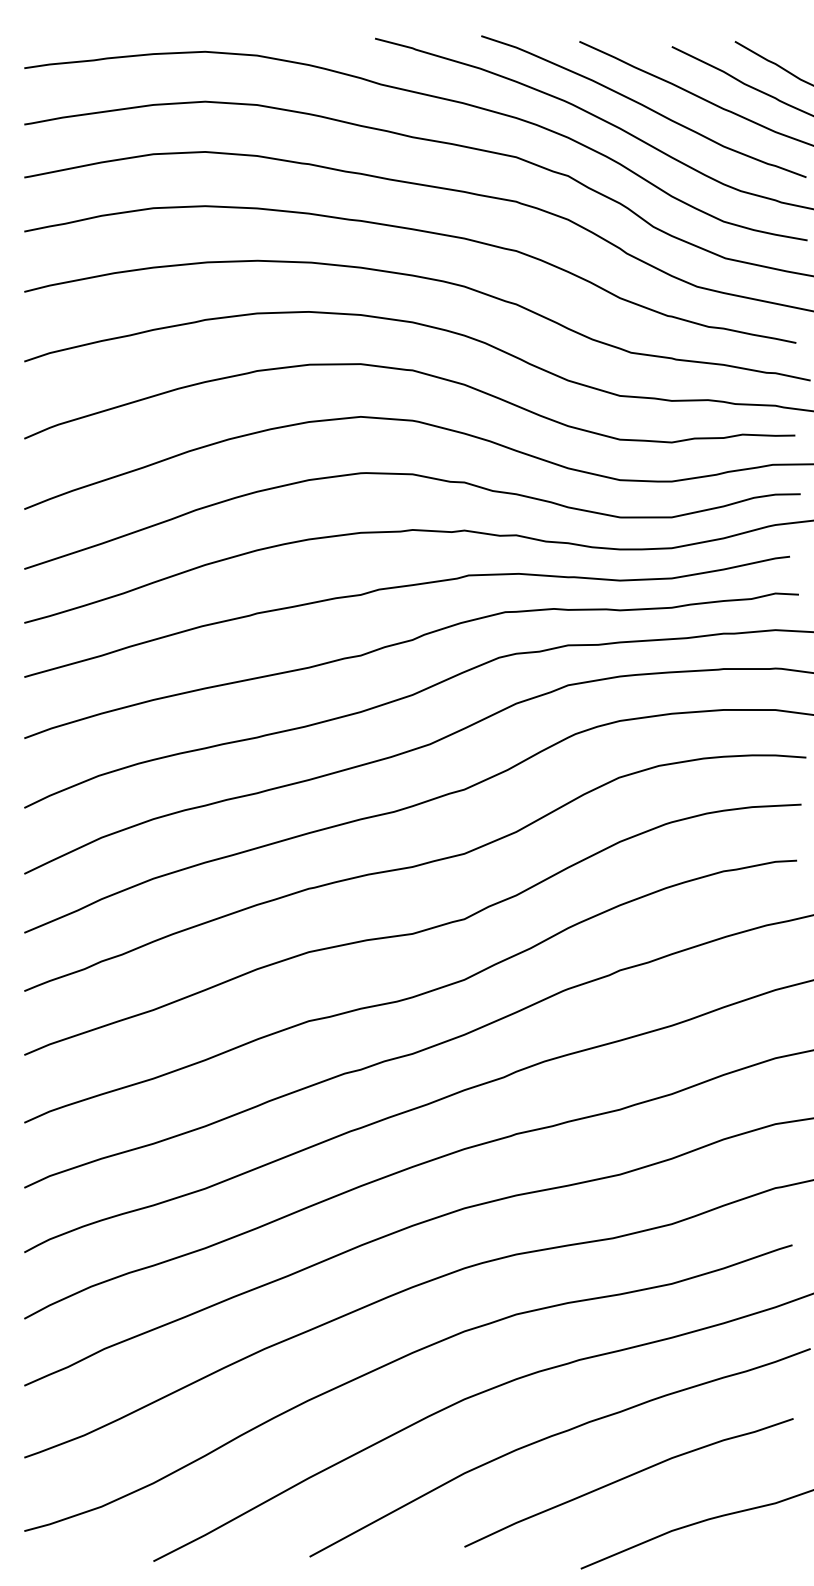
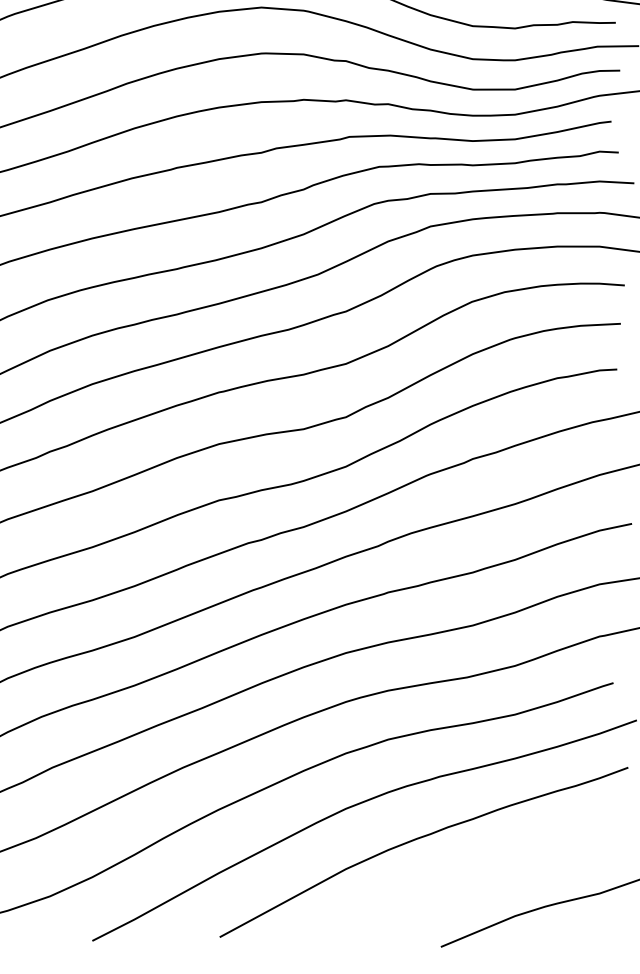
curve: (626, 1478) -> (478, 873), removed

